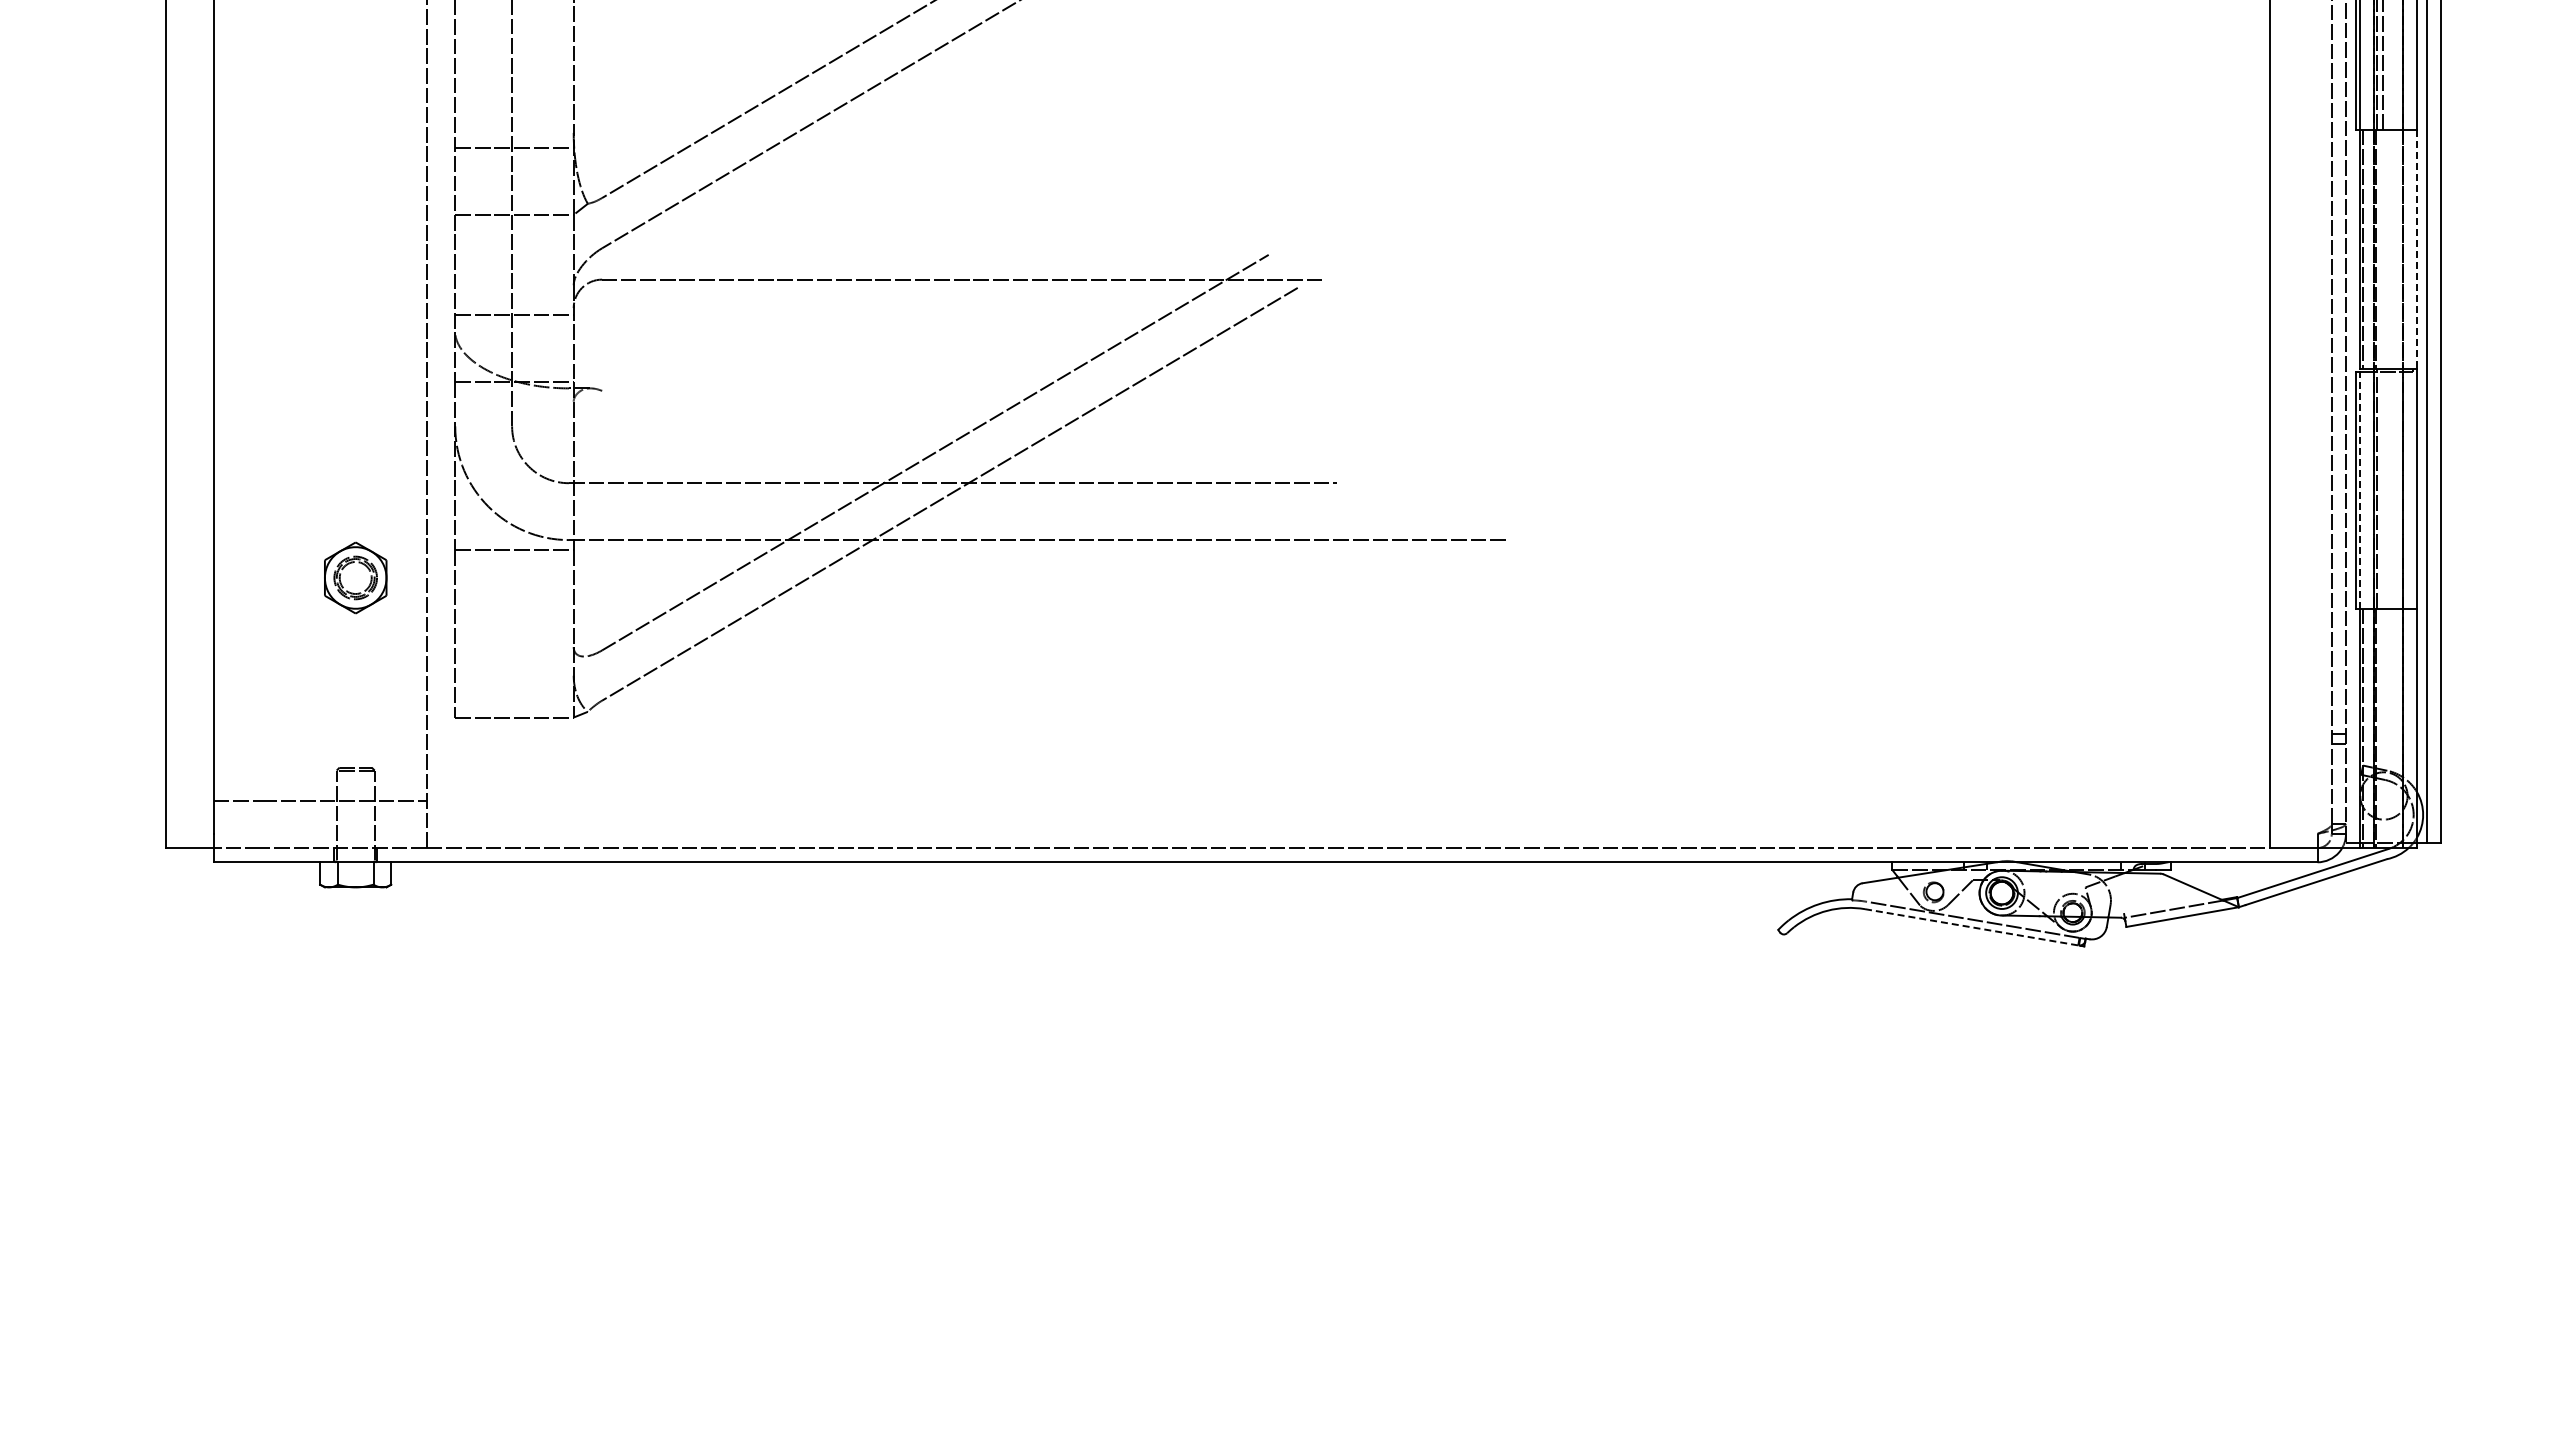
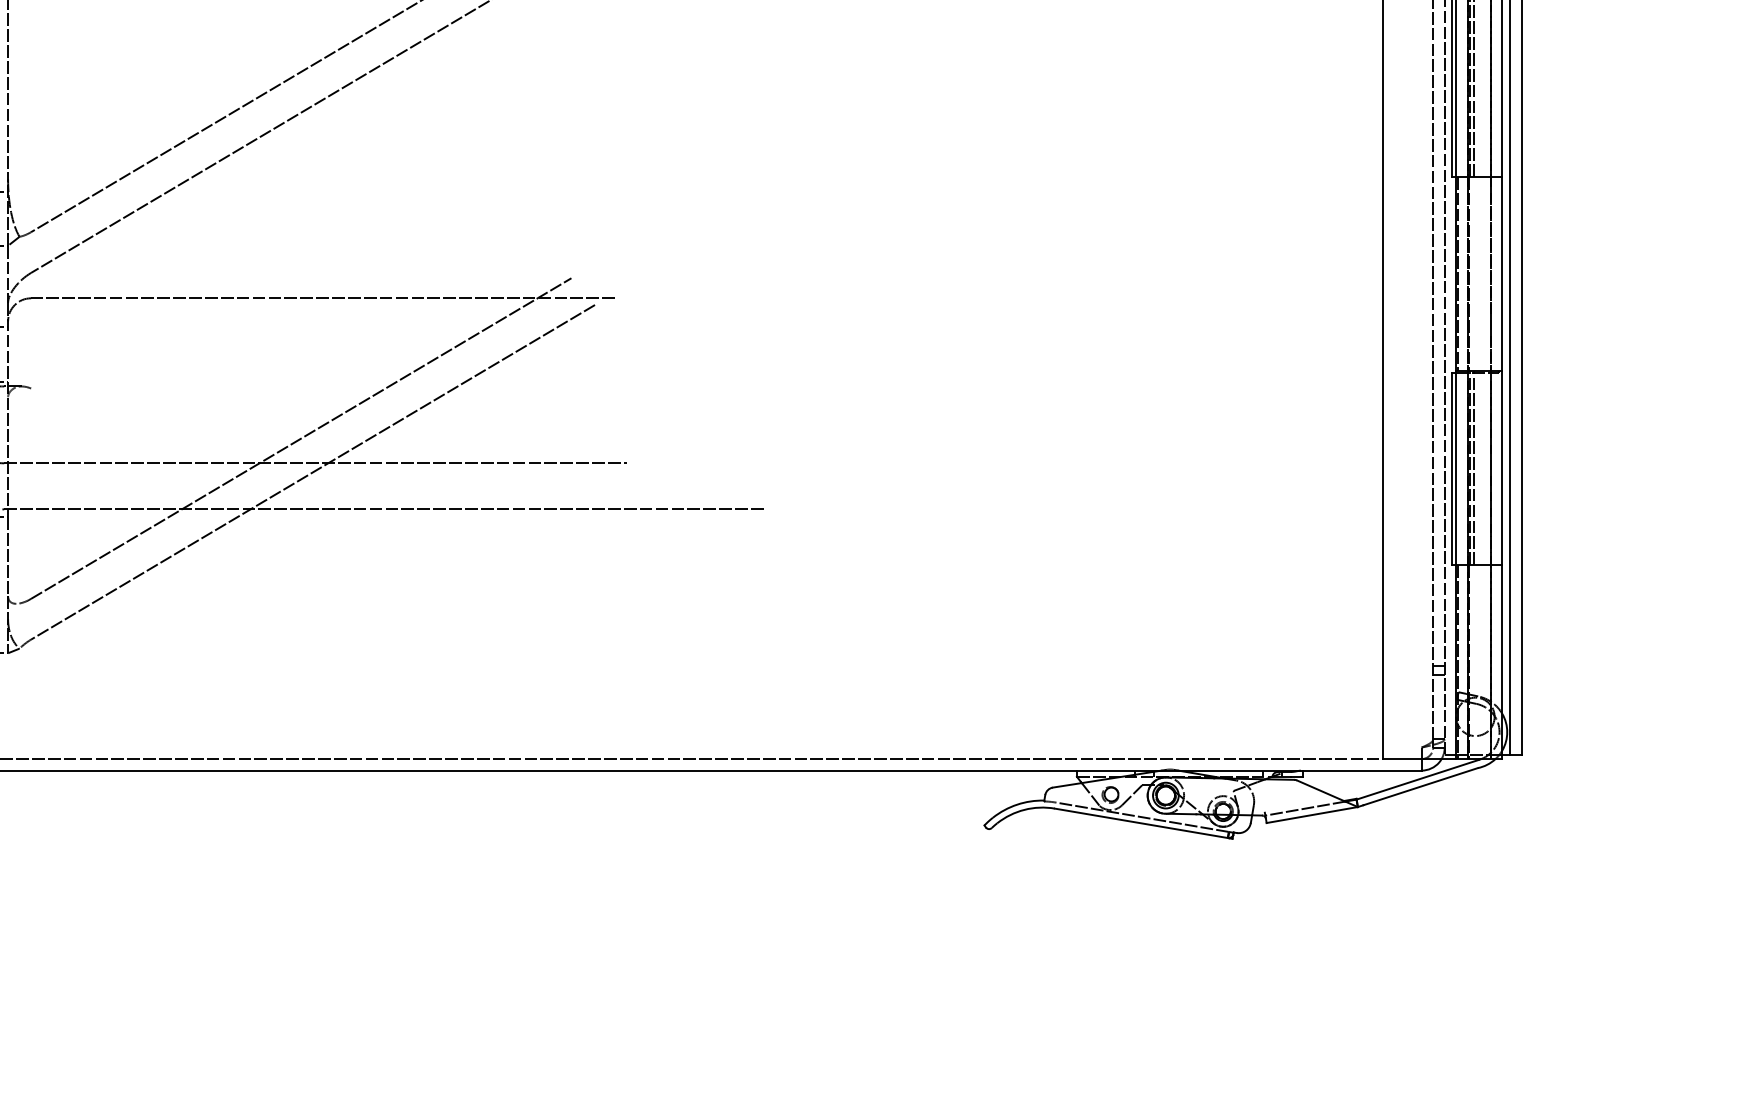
line: (2417, 249) -> (1502, 273), dashed -> solid
line: (2360, 488) -> (1456, 467), dashed -> solid
line: (2382, 488) -> (1474, 467), added
line: (1972, 927) -> (1141, 823), dashed -> solid

